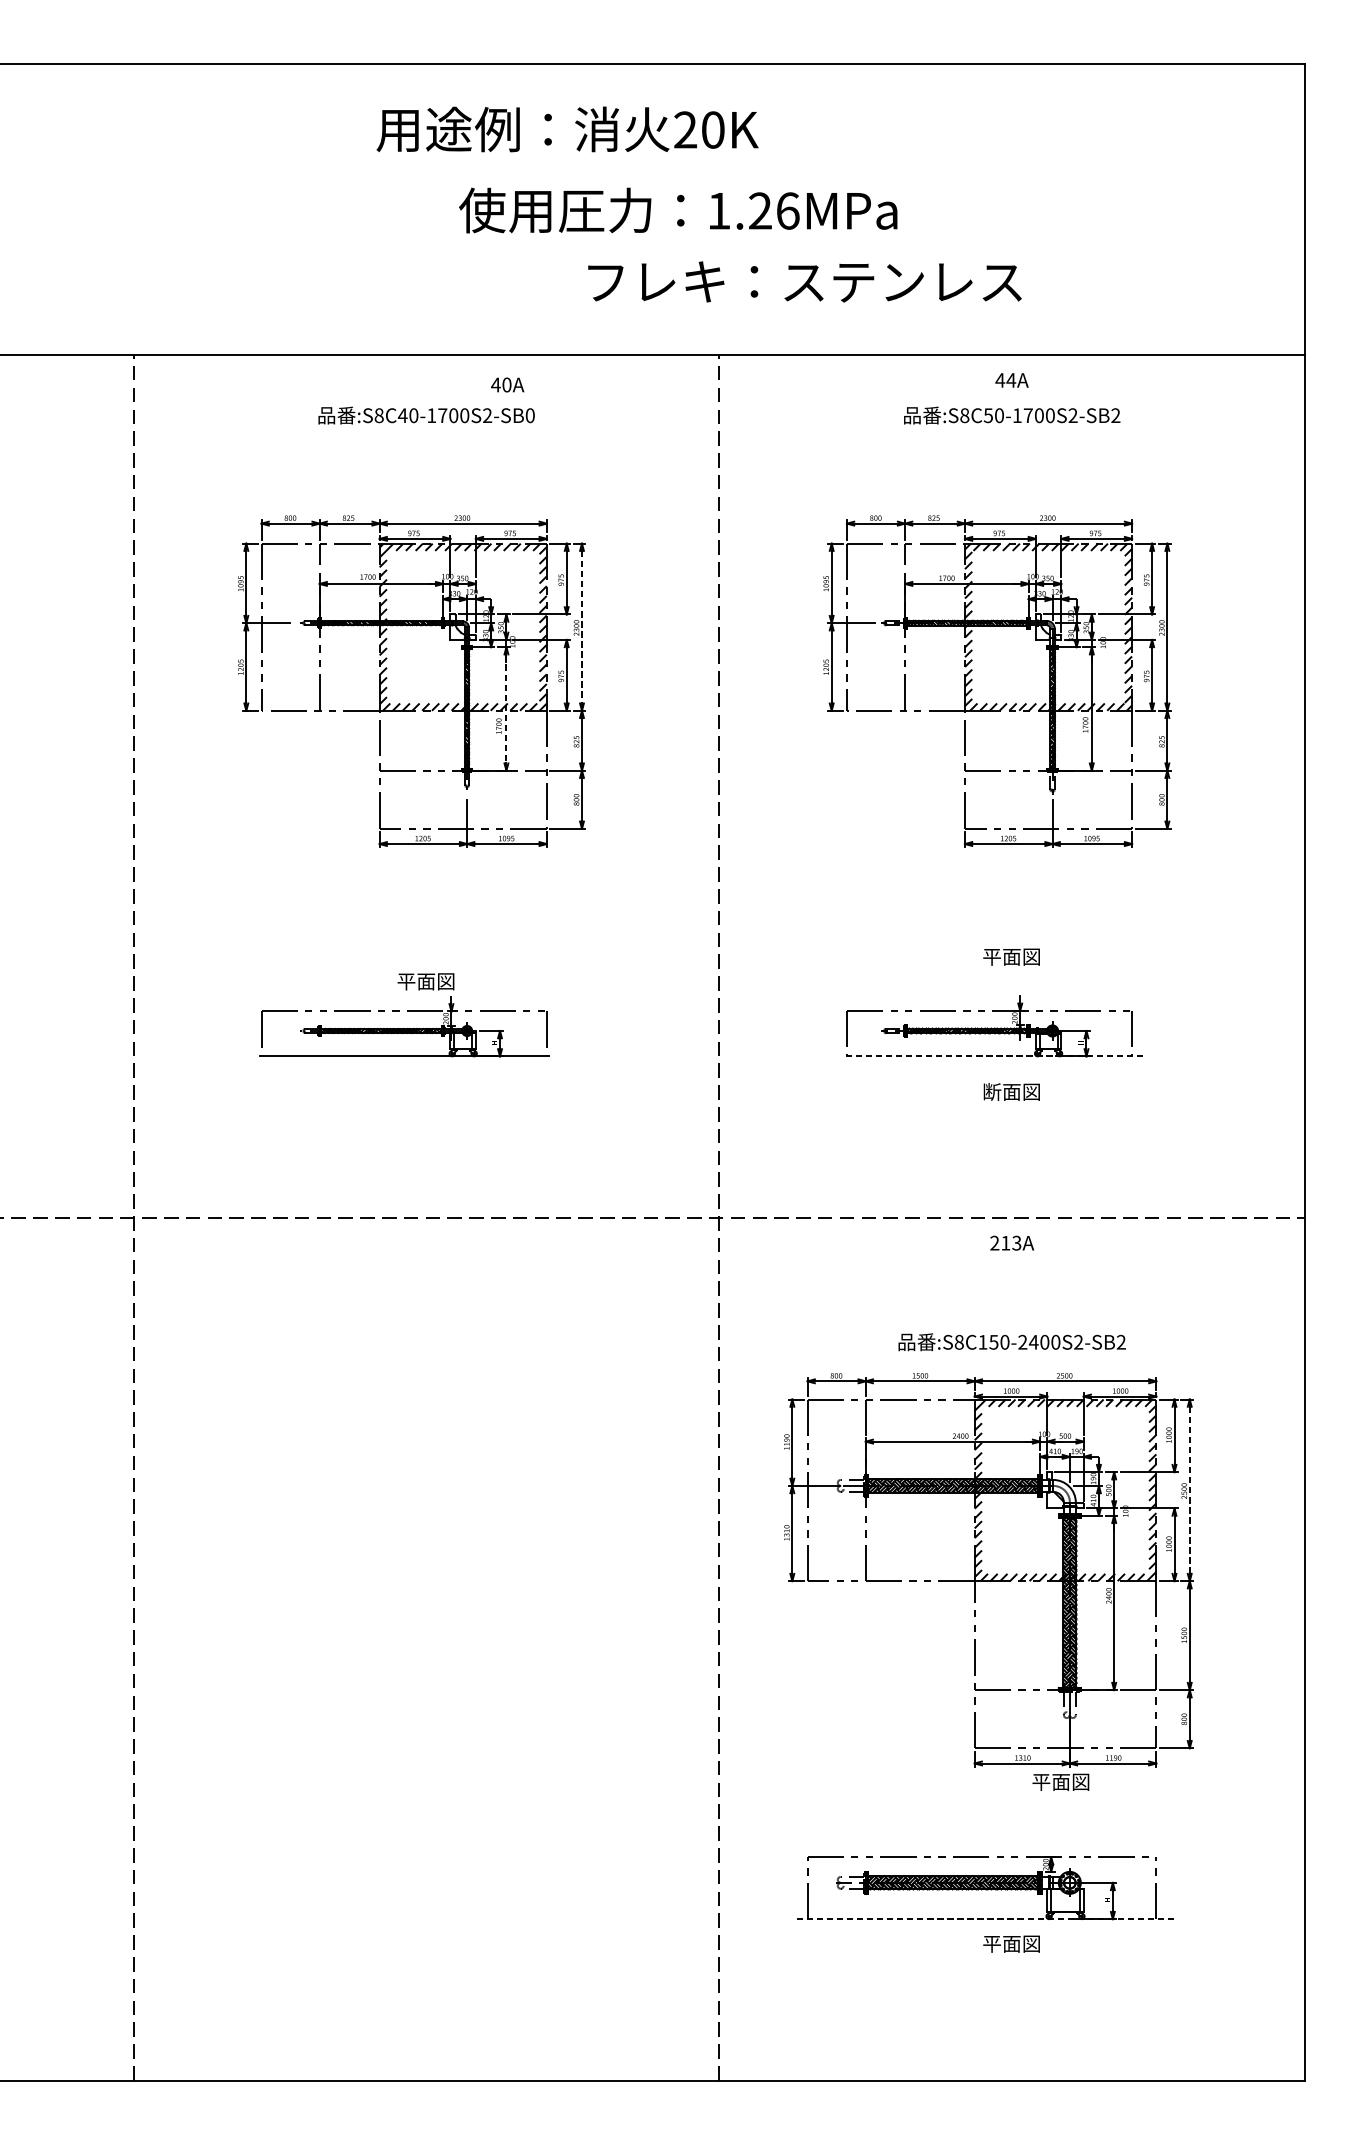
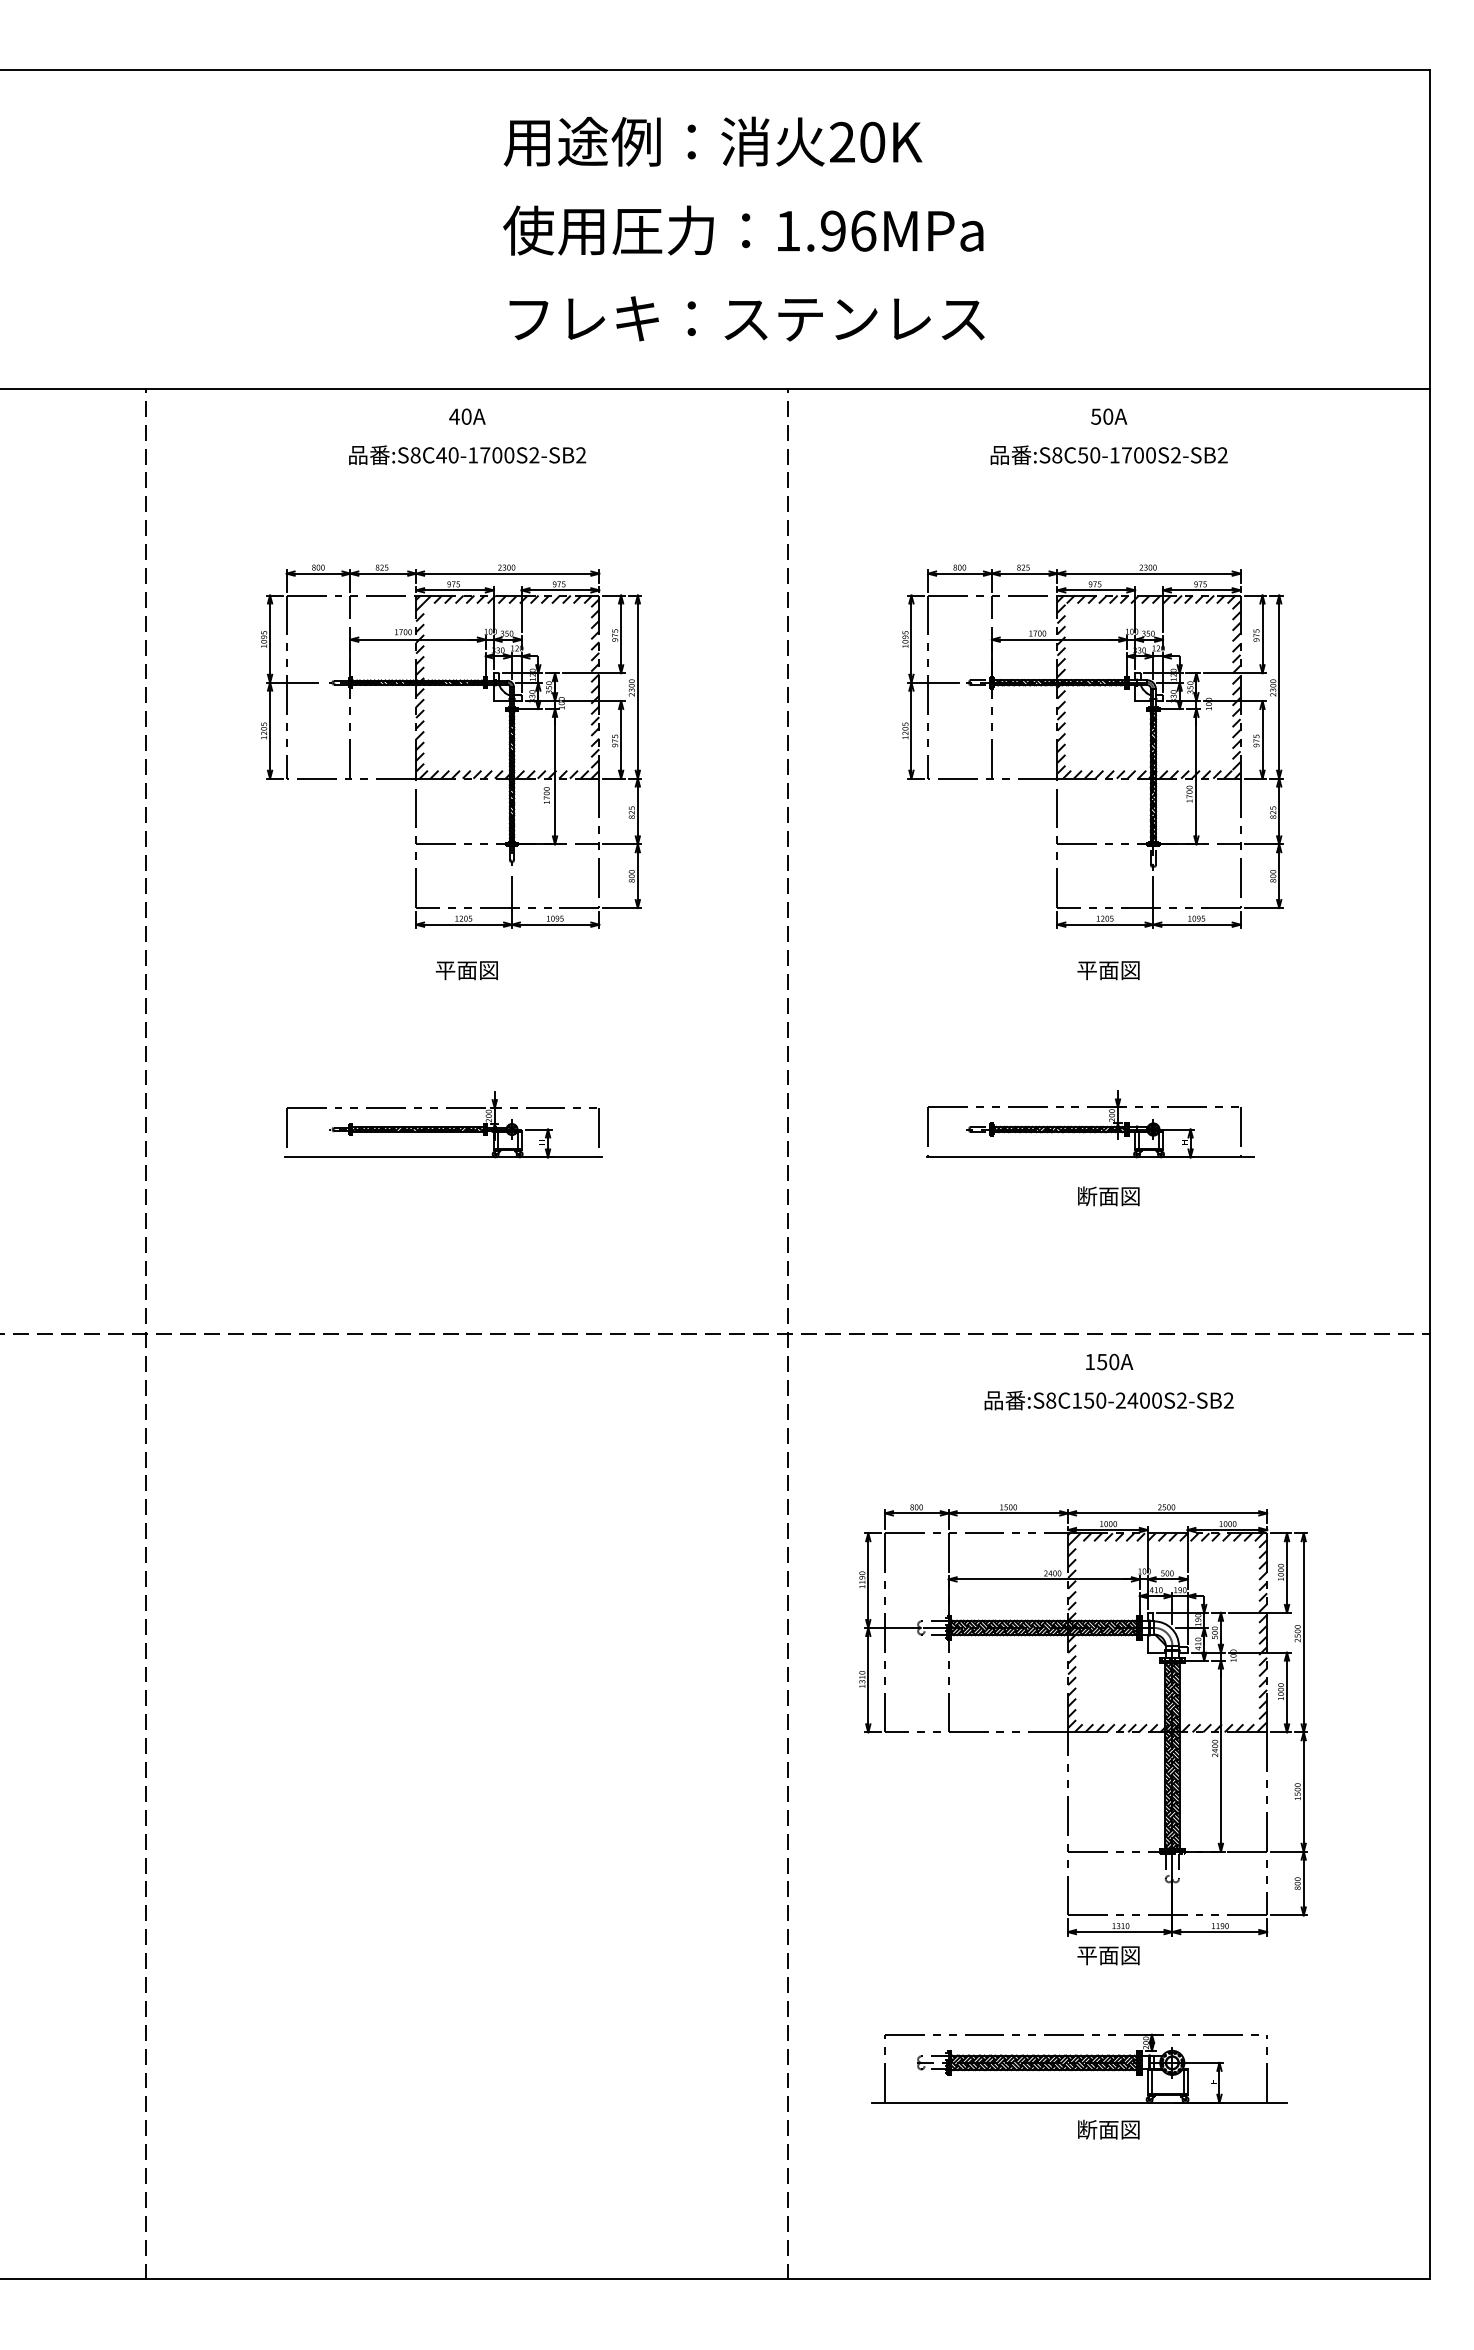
text: (567, 129) -> (712, 141), moved
text: (759, 211) -> (832, 231), 1.26MPa -> 1.96MPa
text: (804, 281) -> (746, 318), moved
text: (1005, 380) -> (1101, 416), 44A -> 50A
text: (507, 384) -> (467, 416), moved
text: (530, 415) -> (581, 455), :S8C40-1700S2-SB0 -> :S8C40-1700S2-SB2
line: (581, 627) -> (637, 687), dashed -> solid
line: (506, 708) -> (555, 776), dashed -> solid
text: (1011, 957) -> (1108, 970), moved
text: (425, 981) -> (466, 970), moved
line: (995, 1056) -> (1090, 1157), dashed -> solid
text: (1006, 1242) -> (1102, 1361), 213A -> 150A
text: (1011, 1342) -> (1108, 1400), moved
line: (1189, 1490) -> (1303, 1632), dashed -> solid
text: (1060, 1782) -> (1108, 1955), moved
line: (985, 1919) -> (1079, 2102), dashed -> solid
text: (992, 1943) -> (1087, 2129), 平面図 -> 断面図

